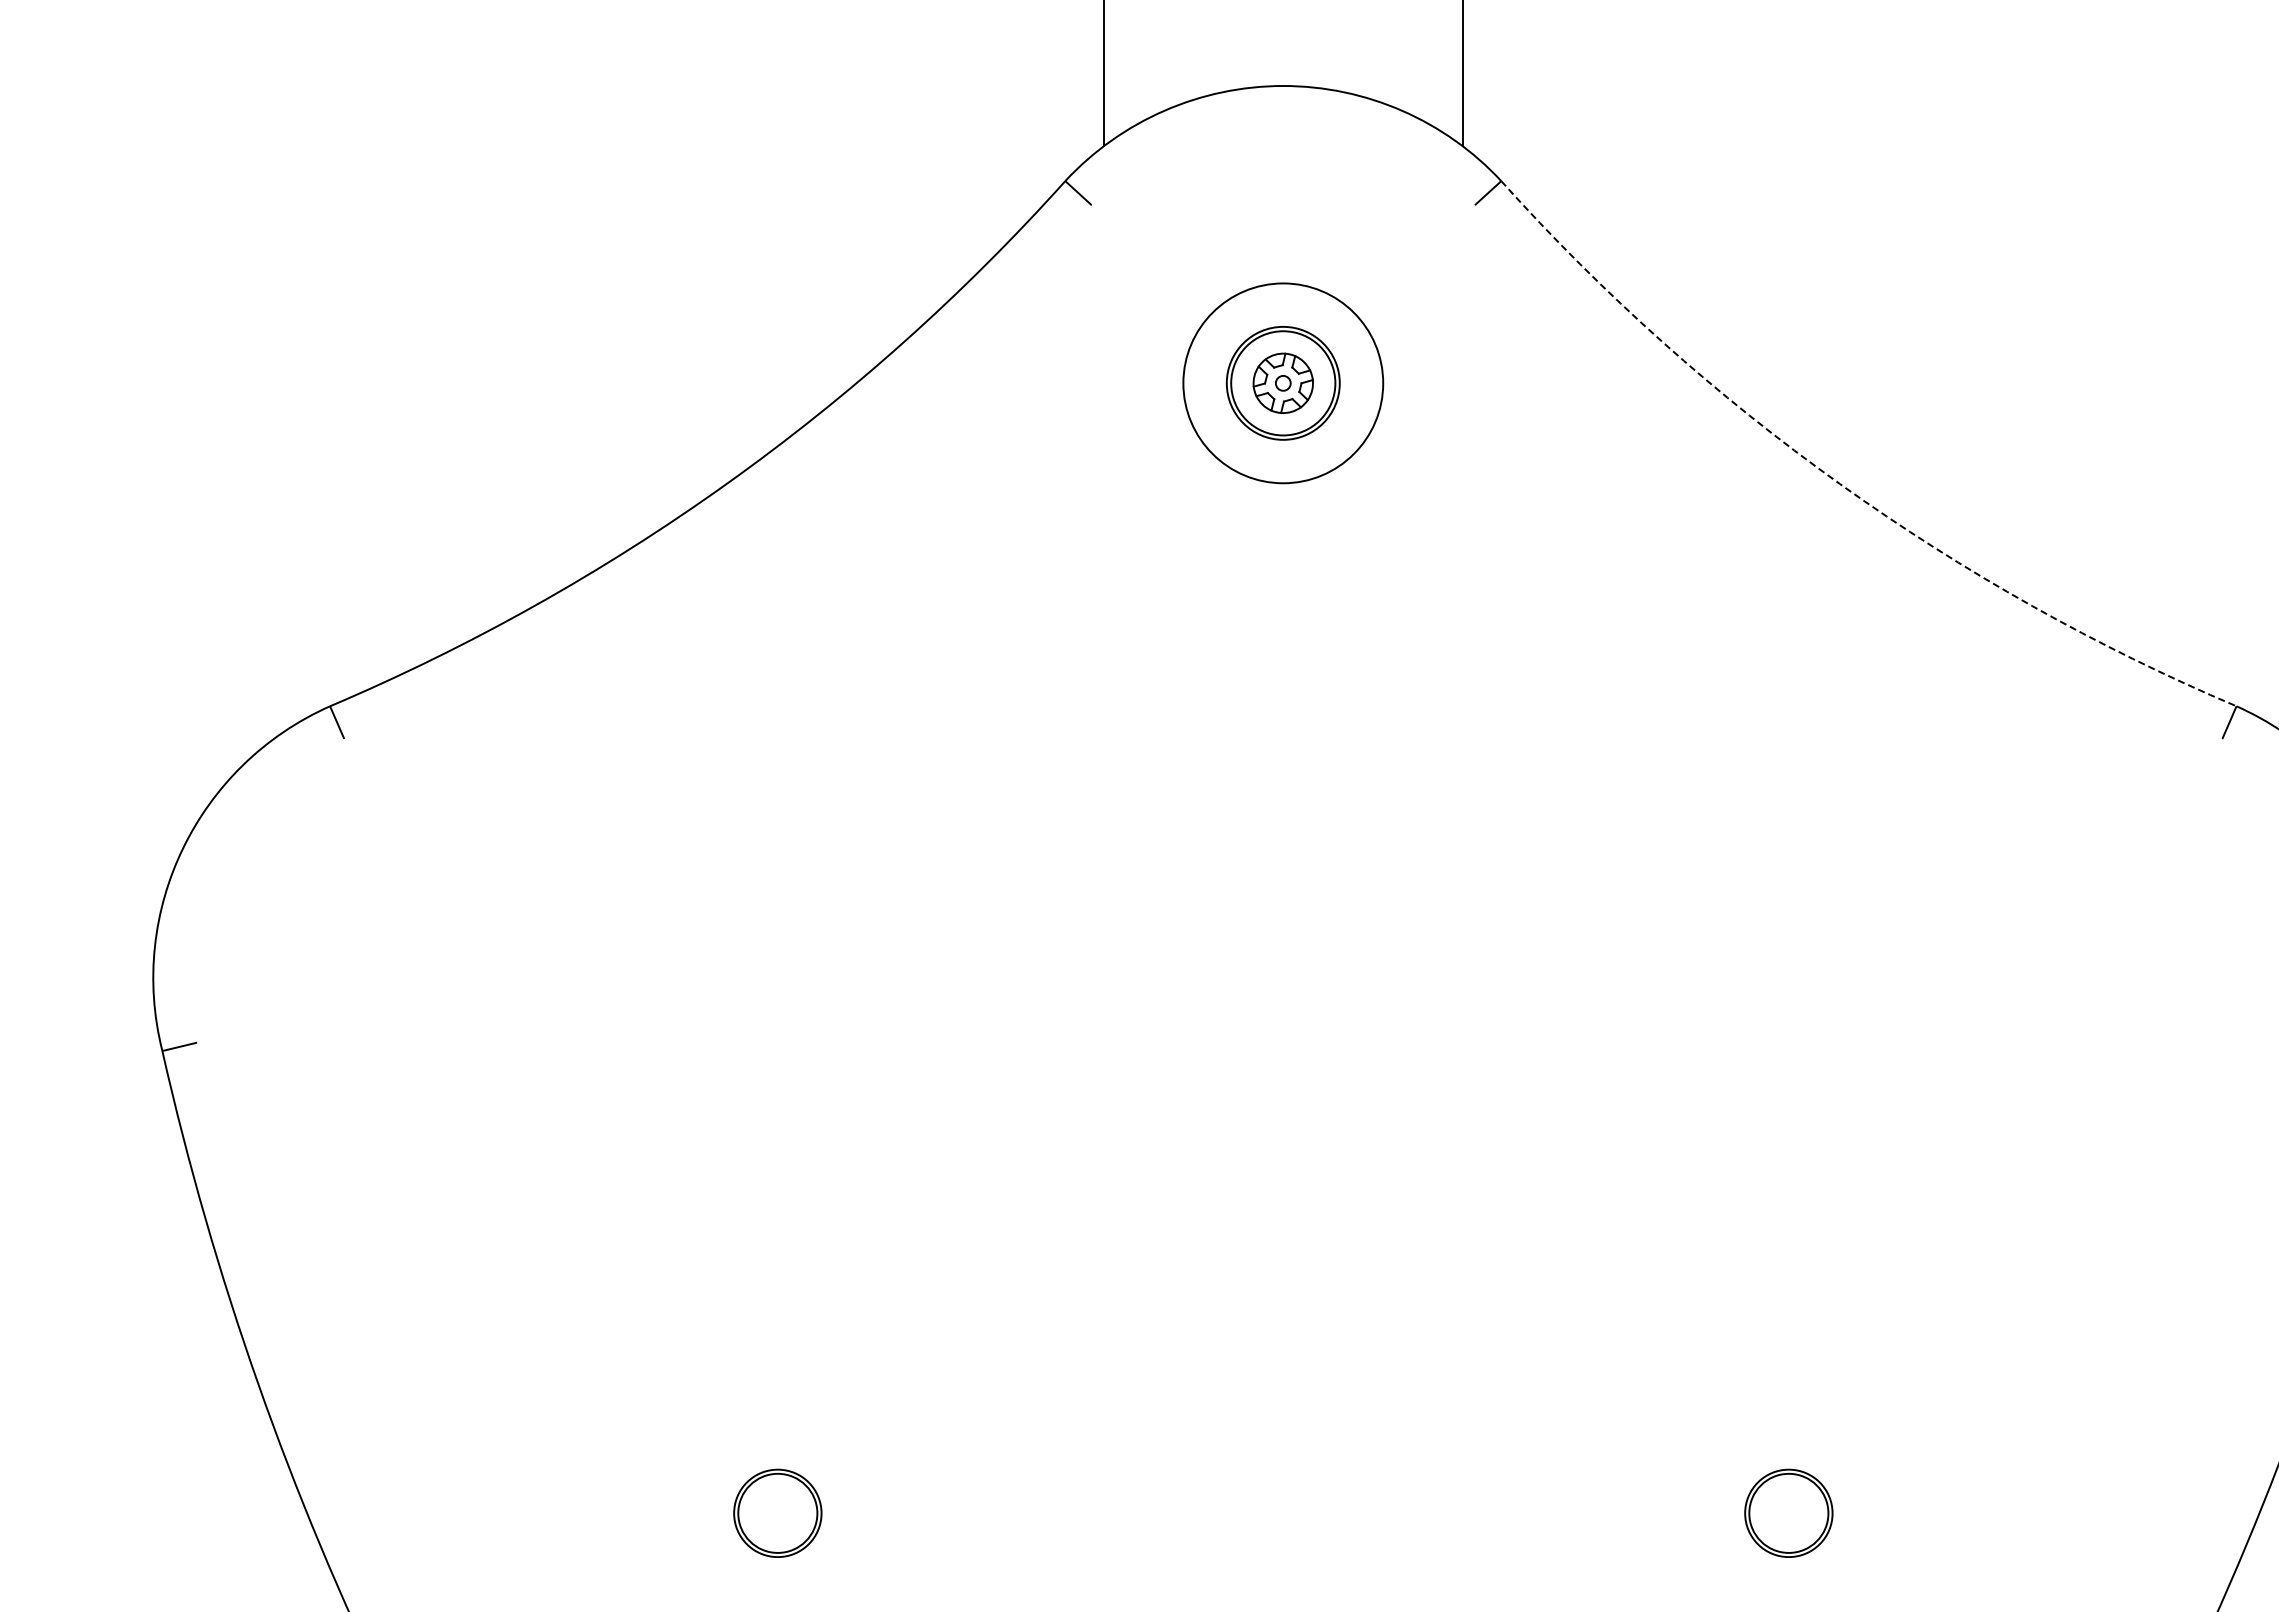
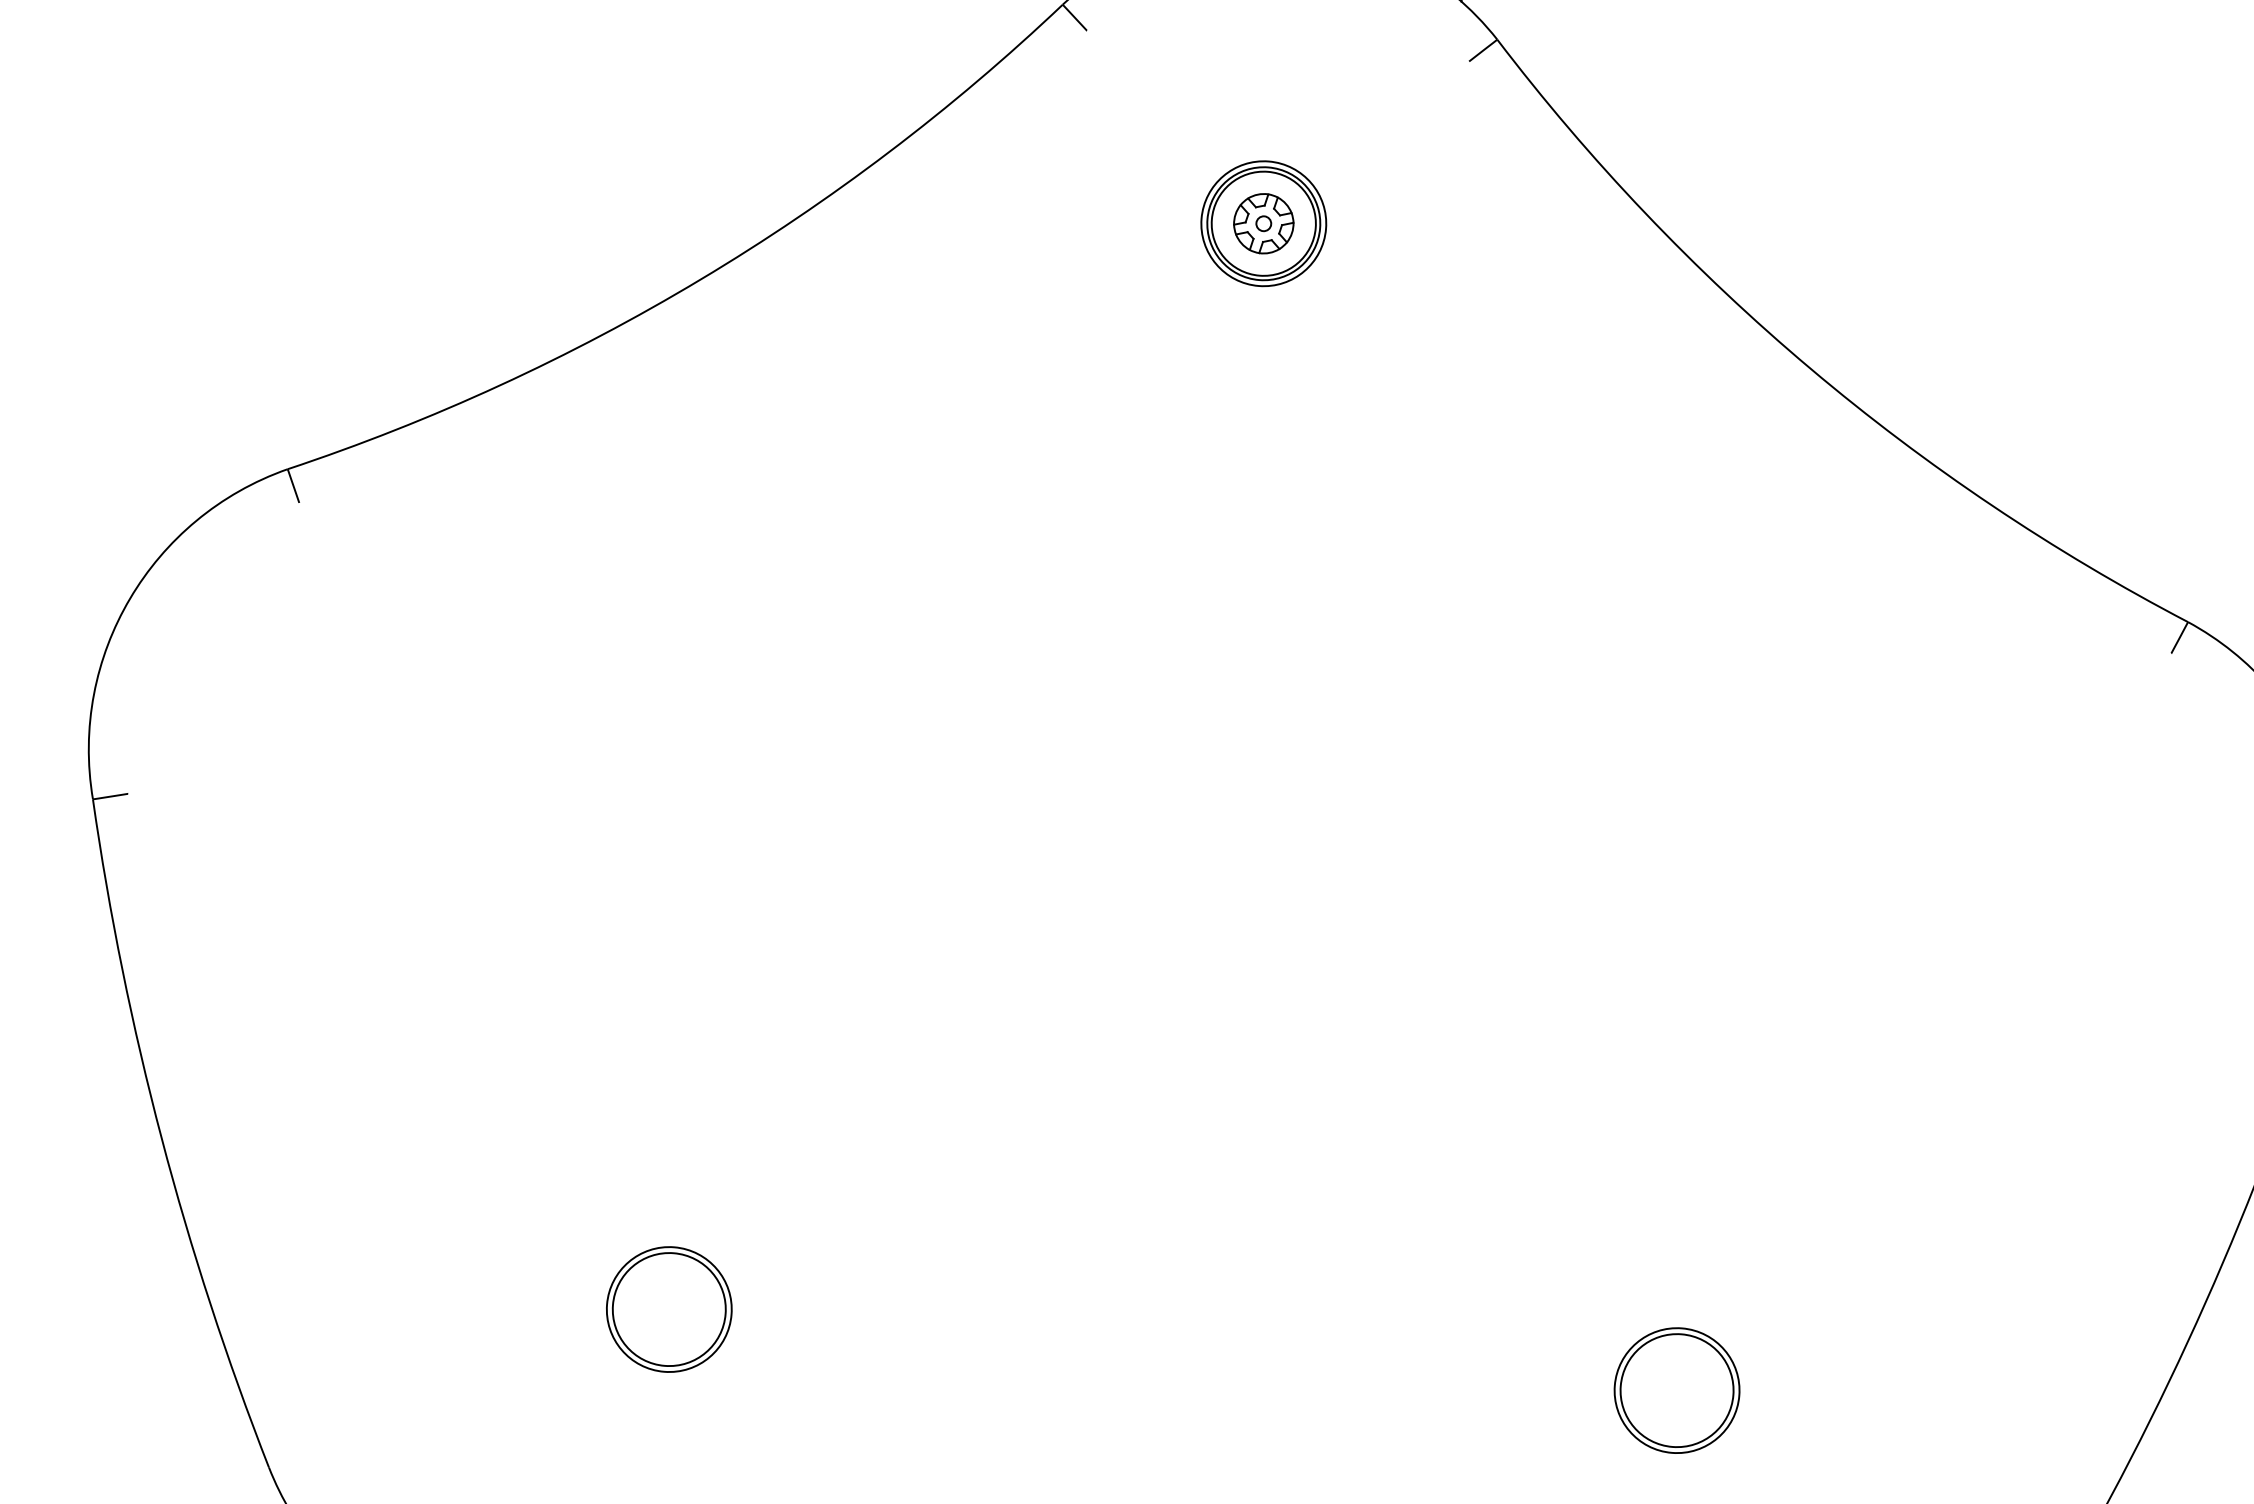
circle: (1282, 382) -> (1263, 222), size x0.62
arc: (1840, 484) -> (1811, 369), dashed -> solid
part: (777, 1513) -> (669, 1309), size x1.43
part: (1788, 1513) -> (1676, 1390), size x1.43

